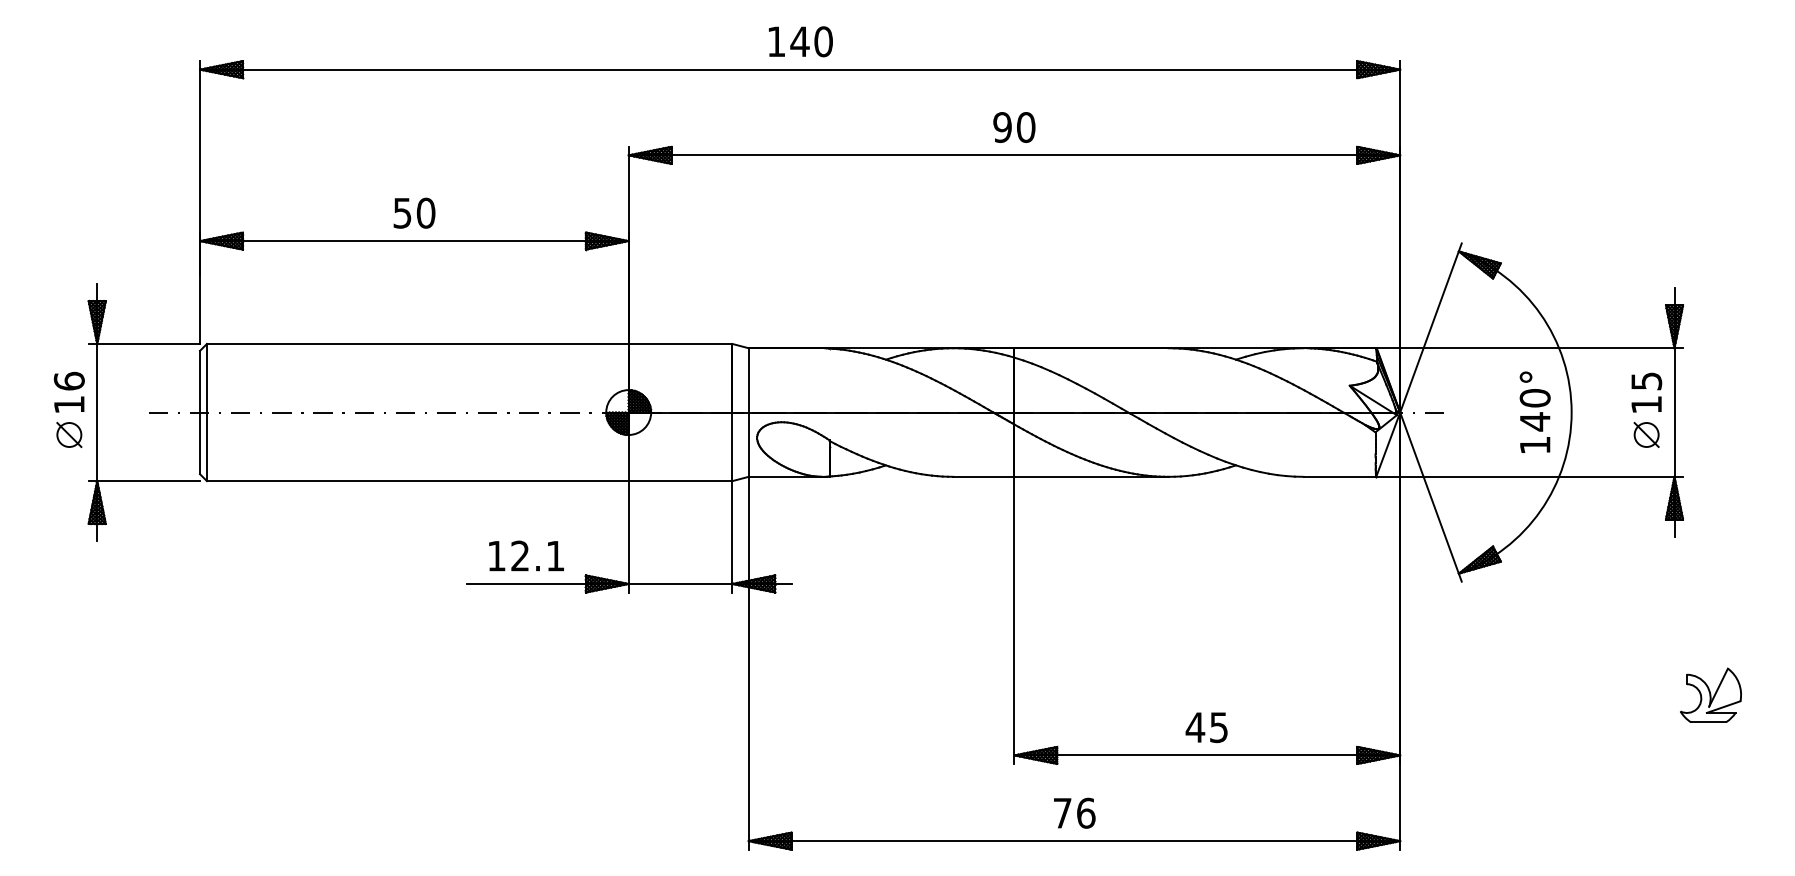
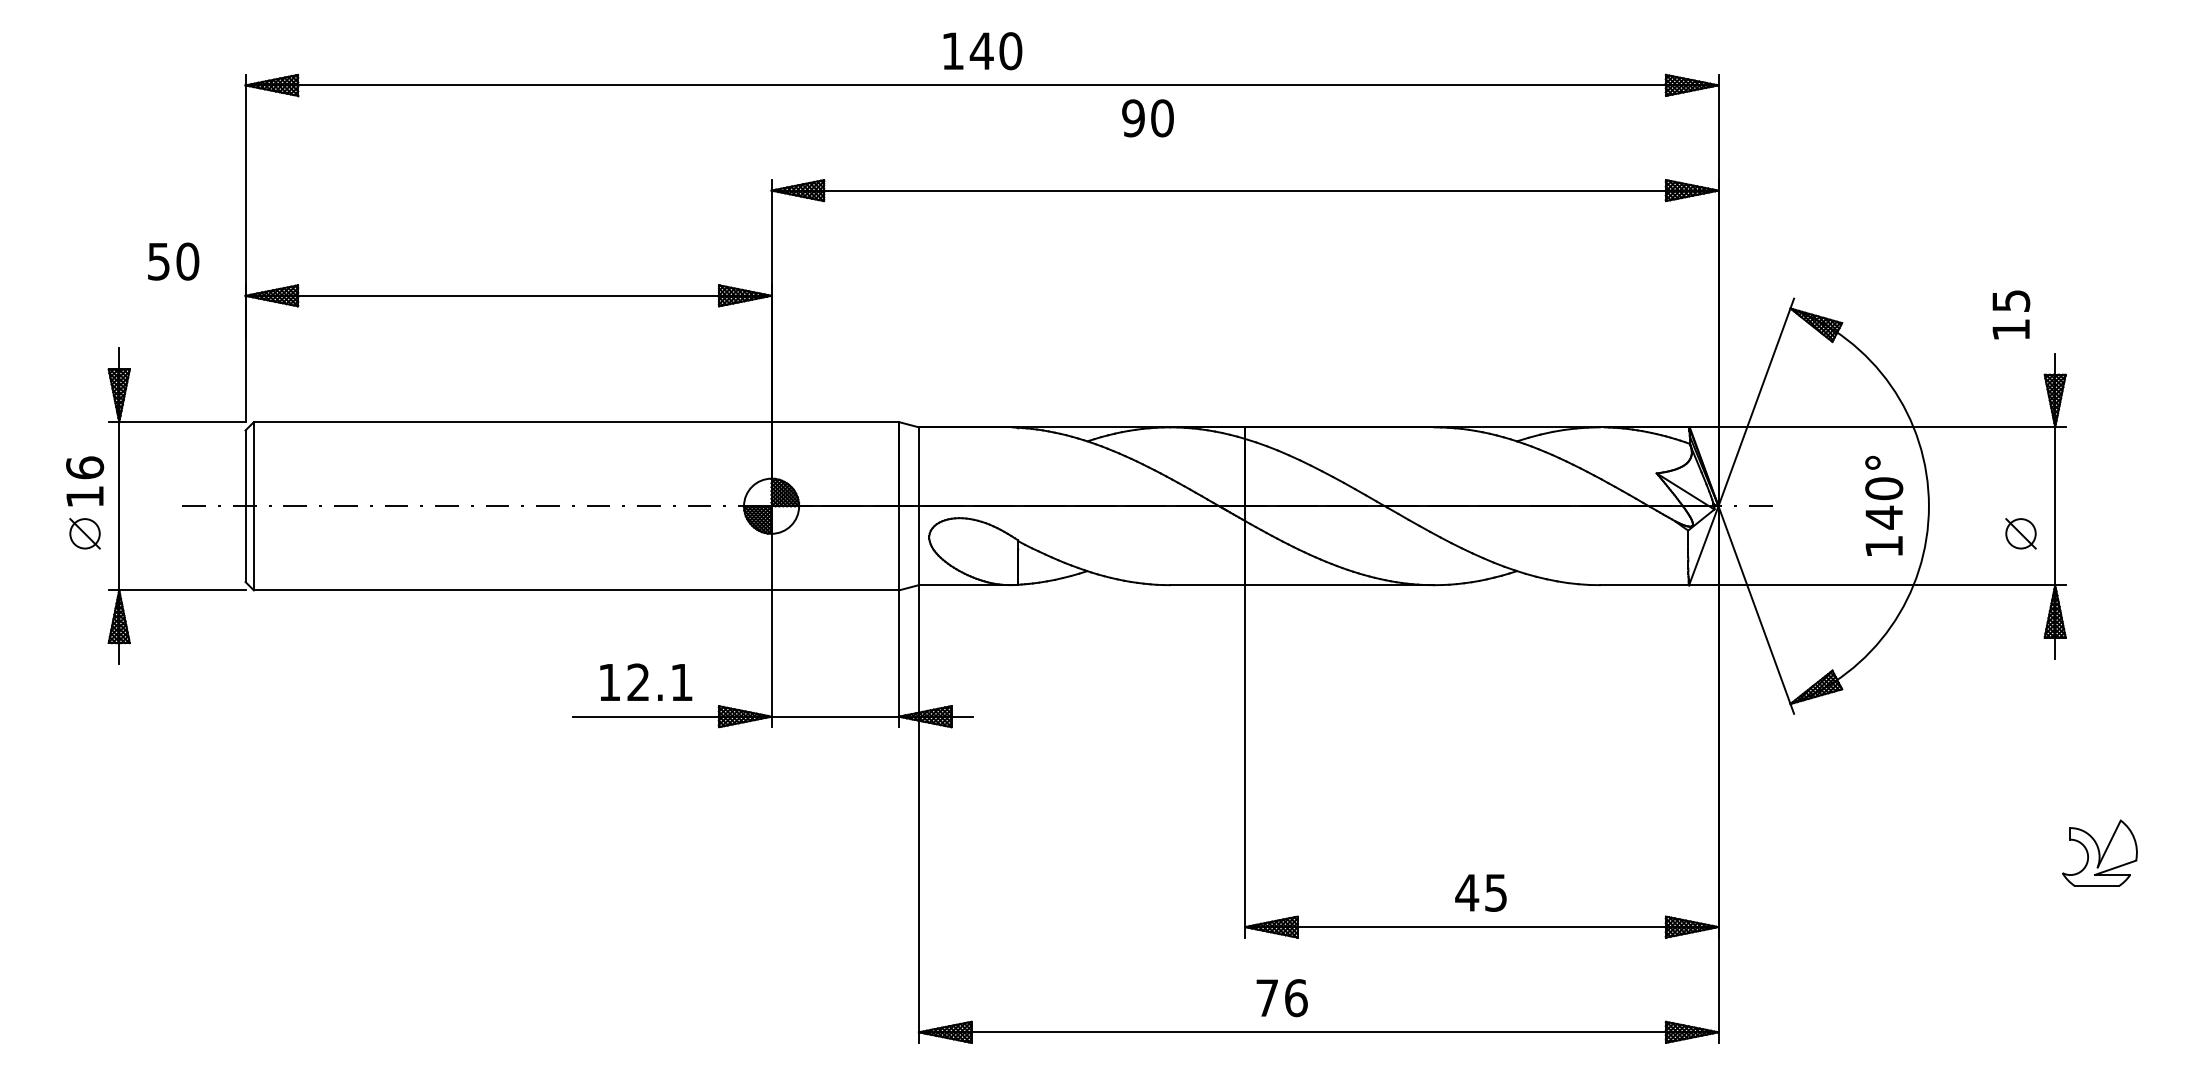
text: (1014, 127) -> (1148, 118), moved
text: (414, 212) -> (173, 260), moved
text: (1646, 392) -> (2011, 314), moved
text: (1074, 812) -> (1281, 997), moved

